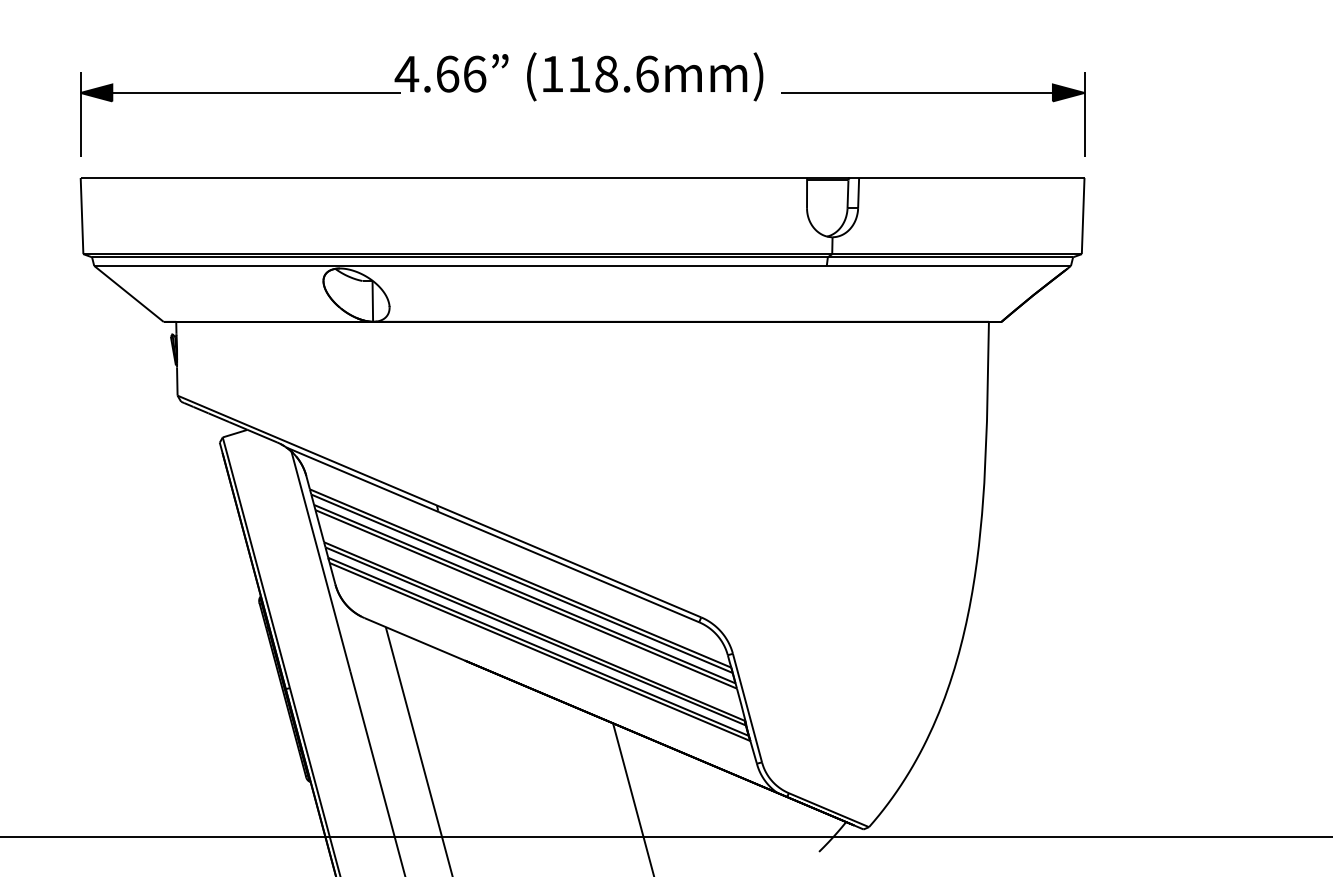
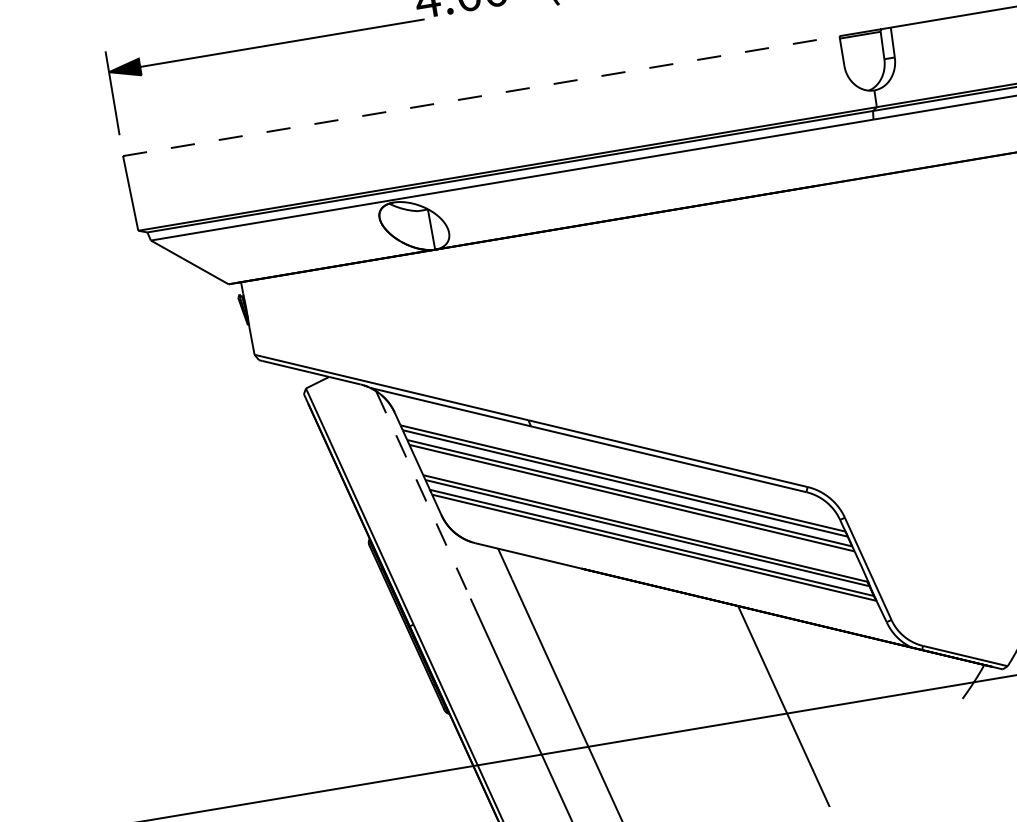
line: (443, 178) -> (480, 96), solid -> dashed
line: (321, 562) -> (424, 495), solid -> dashed

